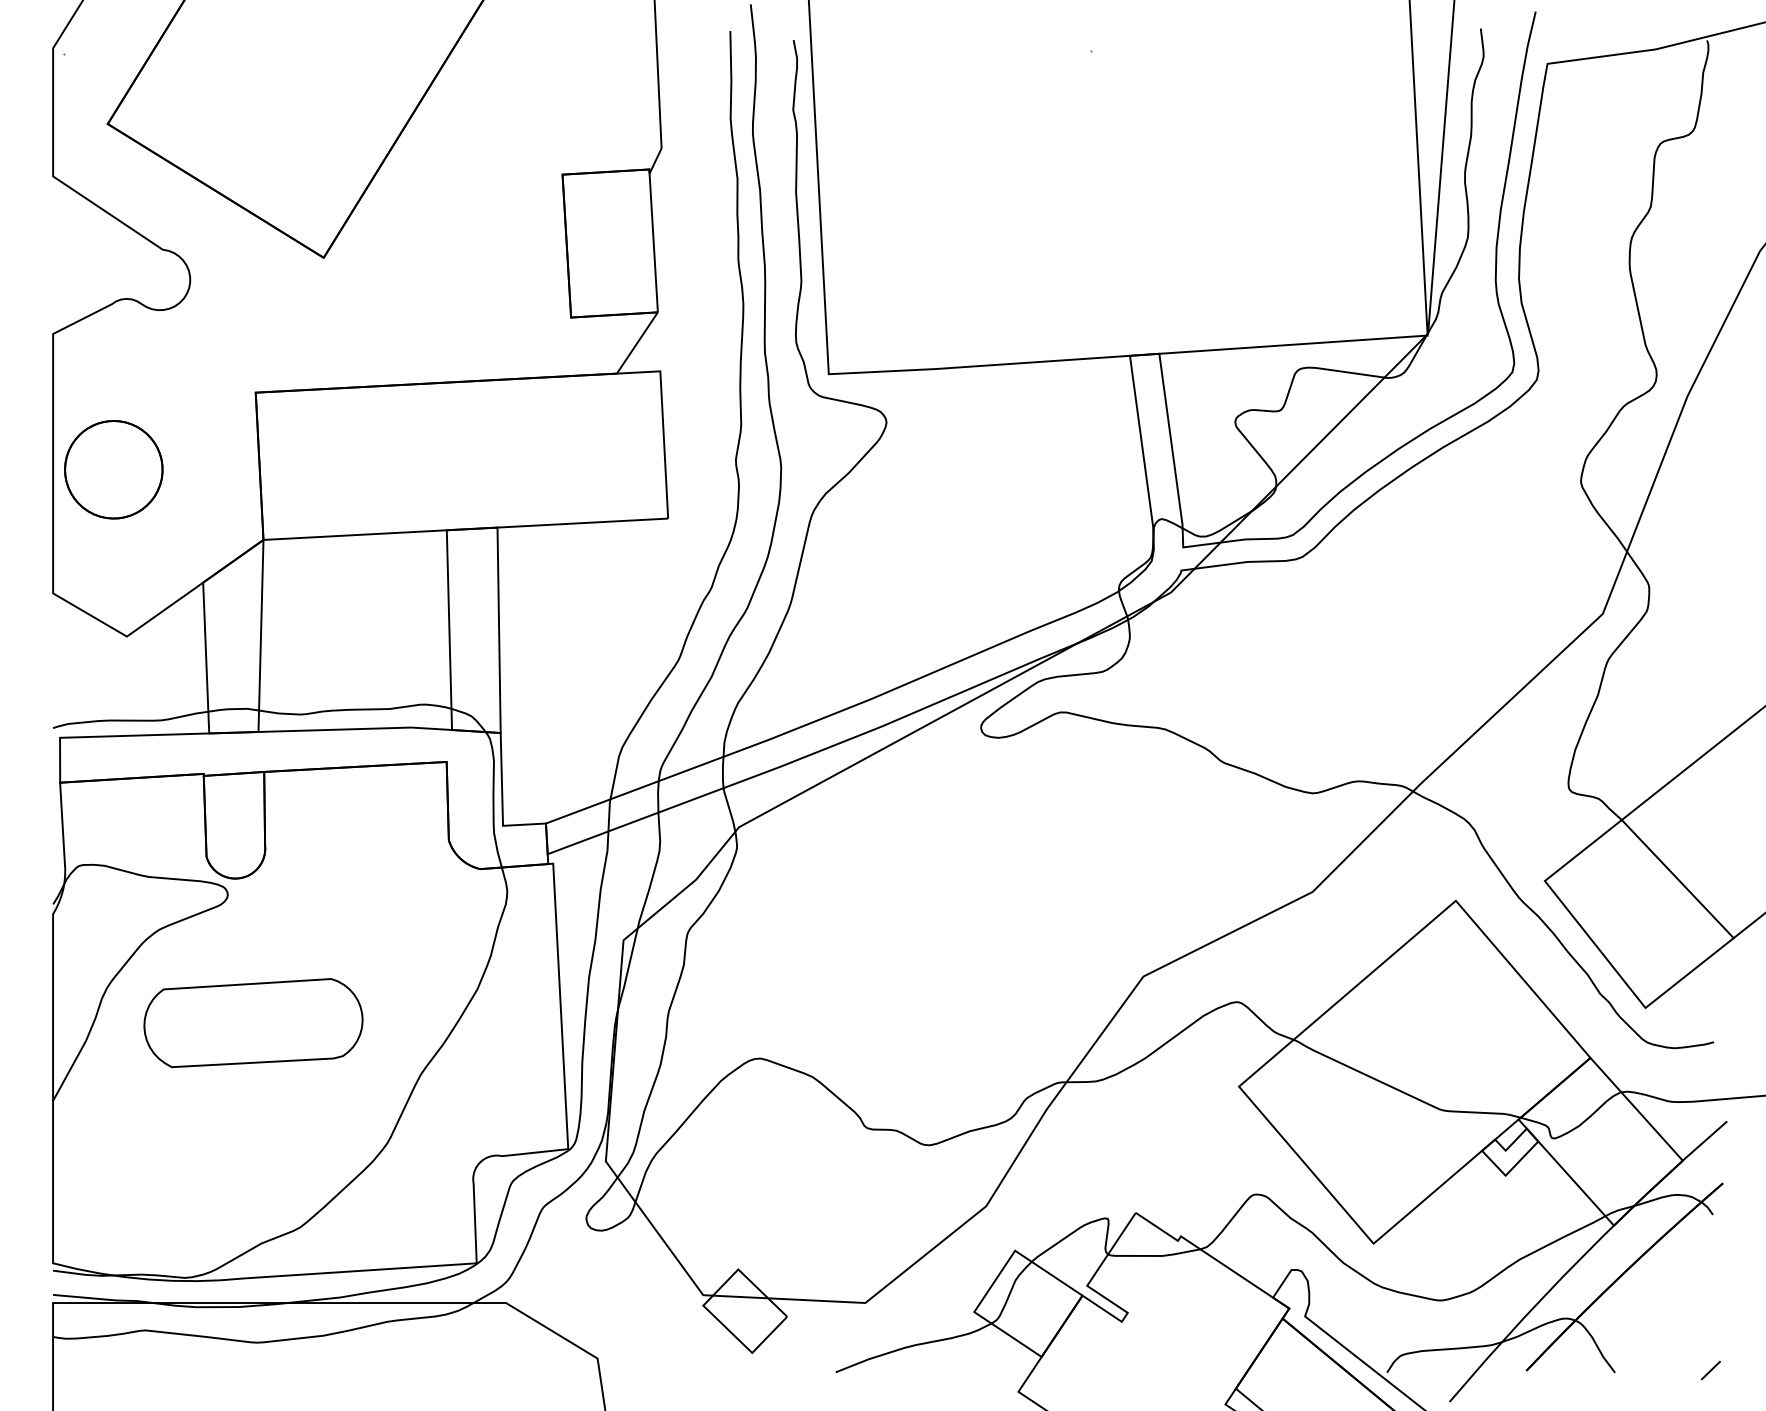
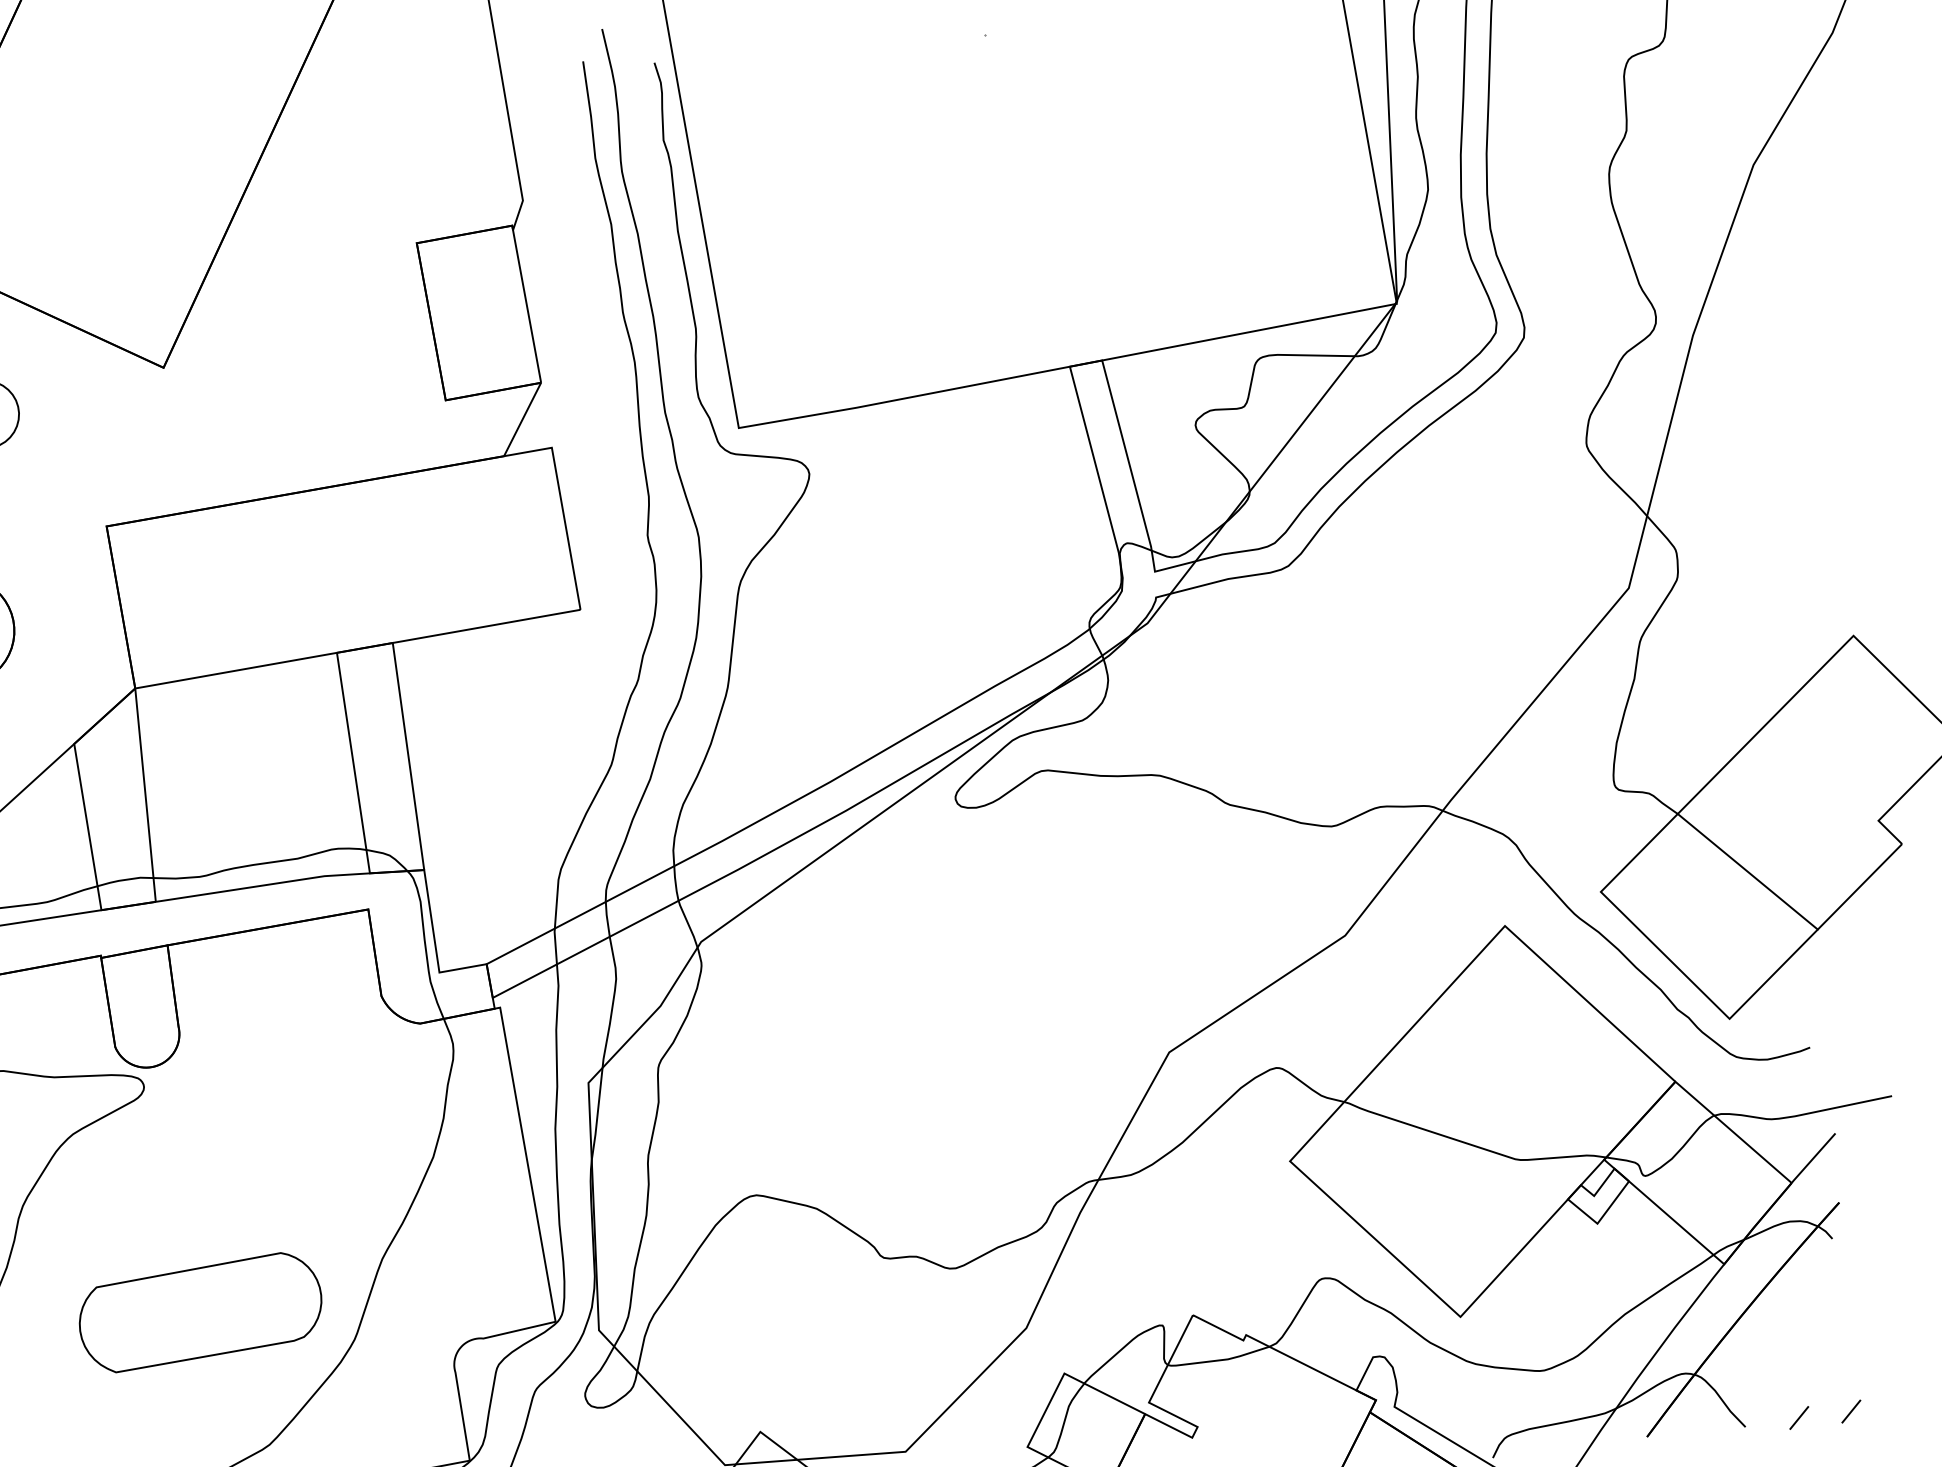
part: (253, 1022) -> (200, 1311), moved
line: (1663, 1370) -> (1798, 1417), added

